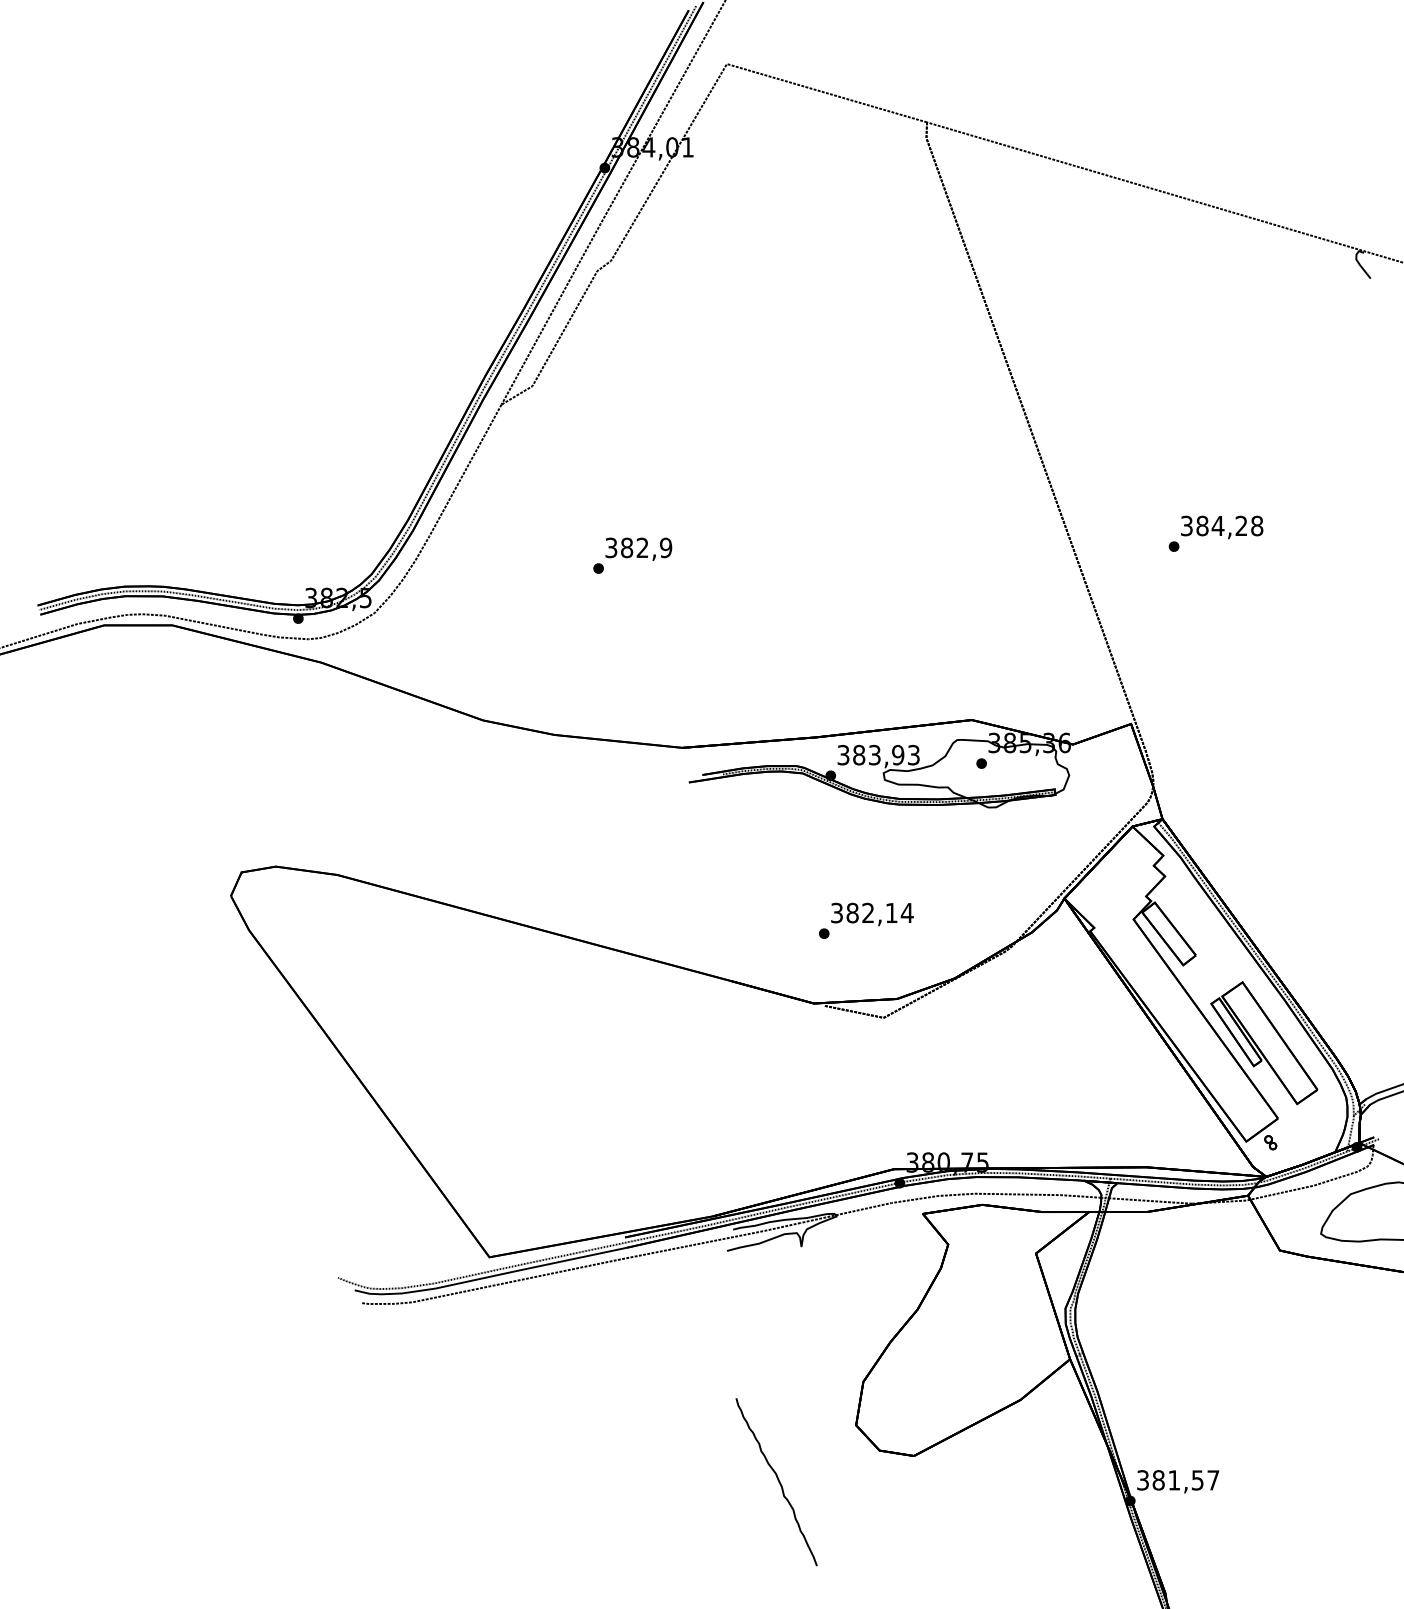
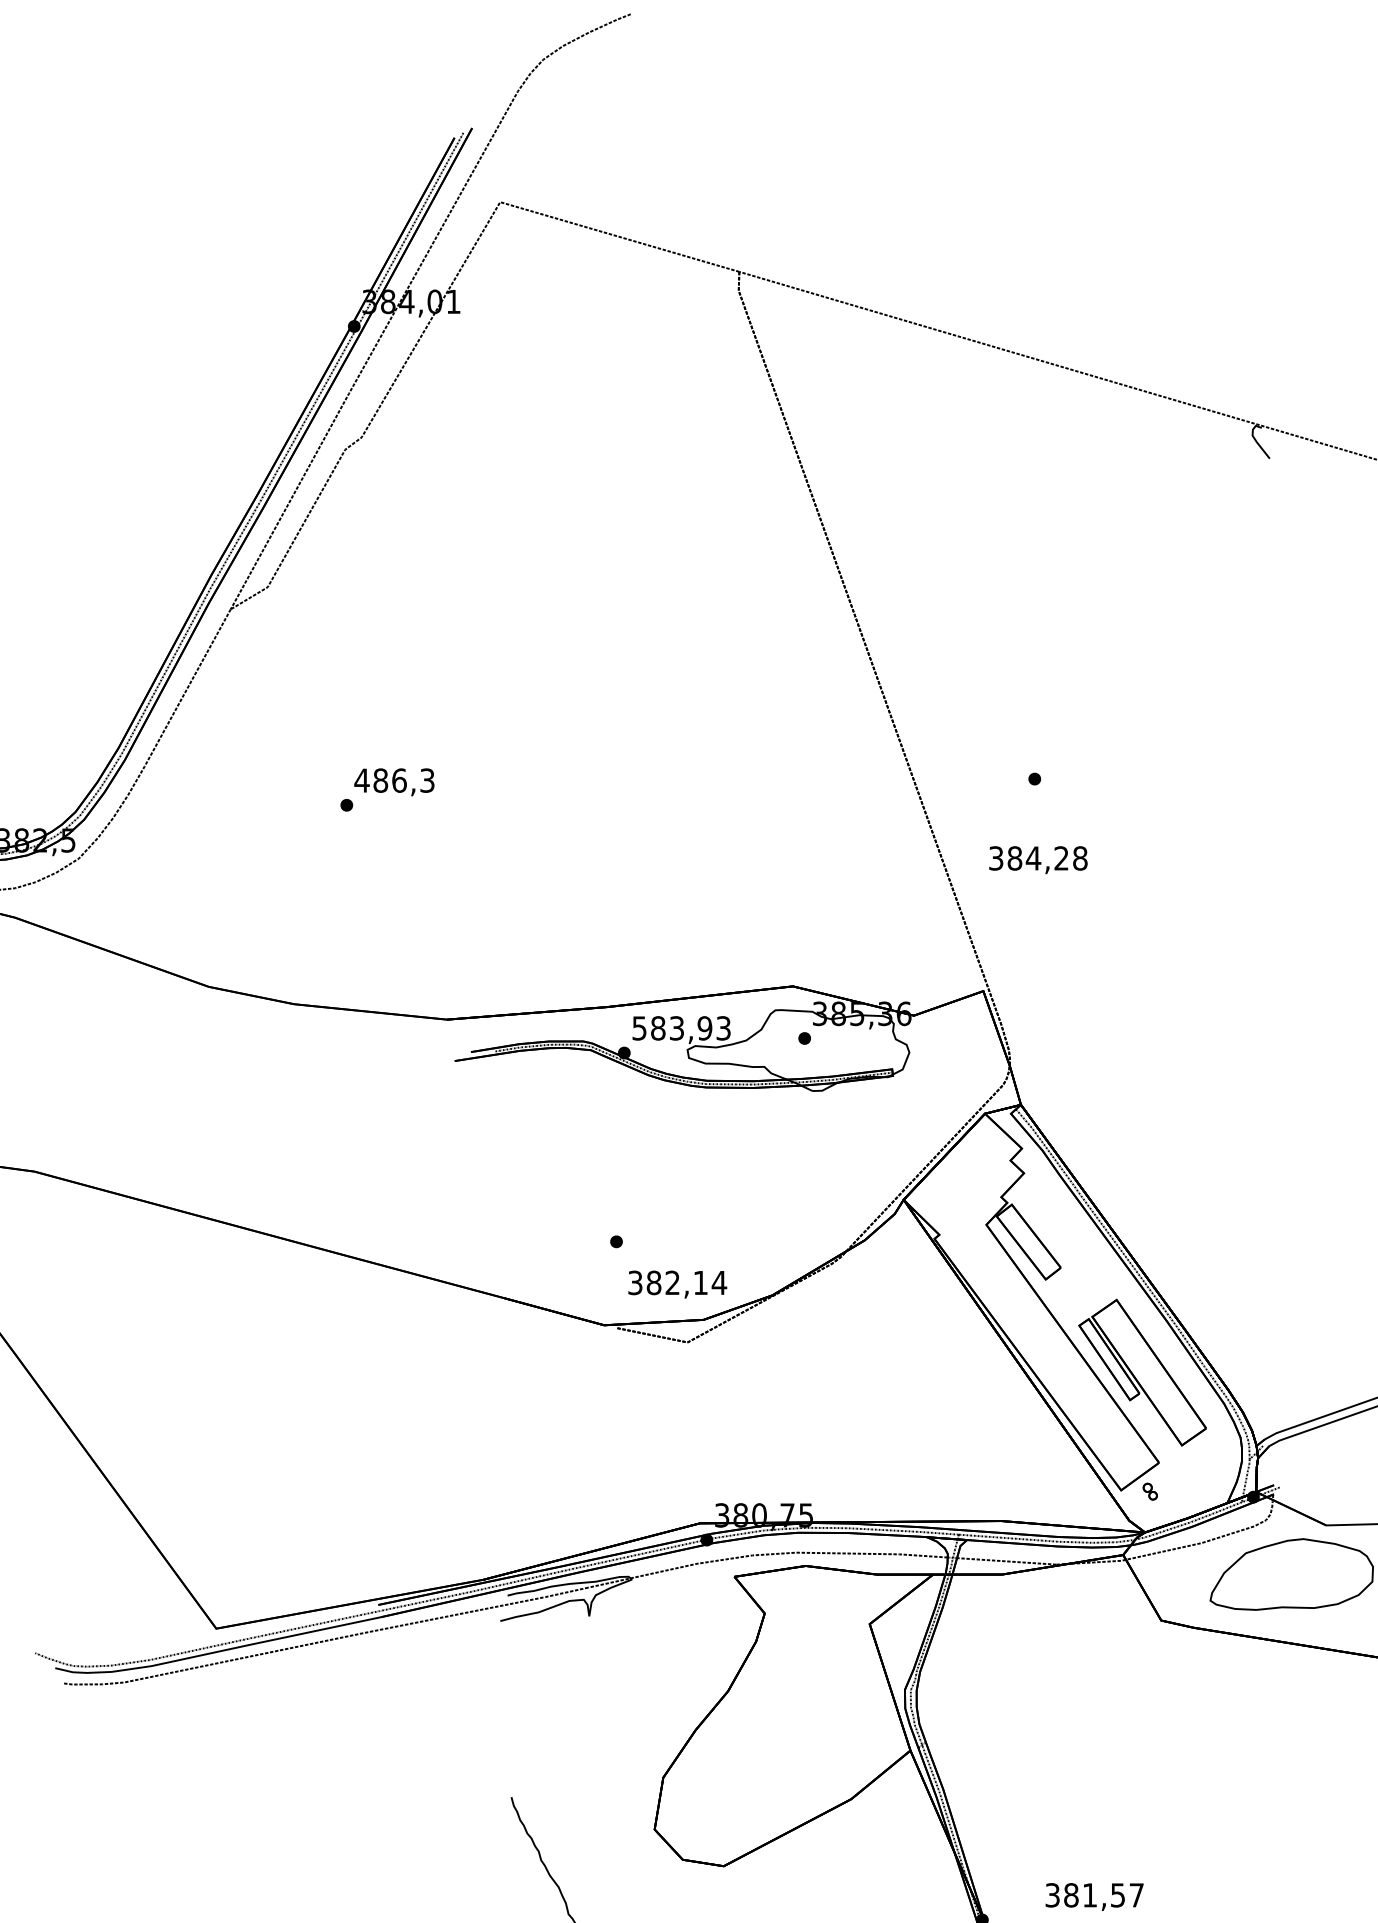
text: (1222, 527) -> (1038, 860), moved
text: (638, 547) -> (394, 780), 382,9 -> 486,3
text: (843, 754) -> (639, 1027), 383,93 -> 583,93
text: (872, 914) -> (677, 1284), moved
text: (1178, 1481) -> (1095, 1896), moved

